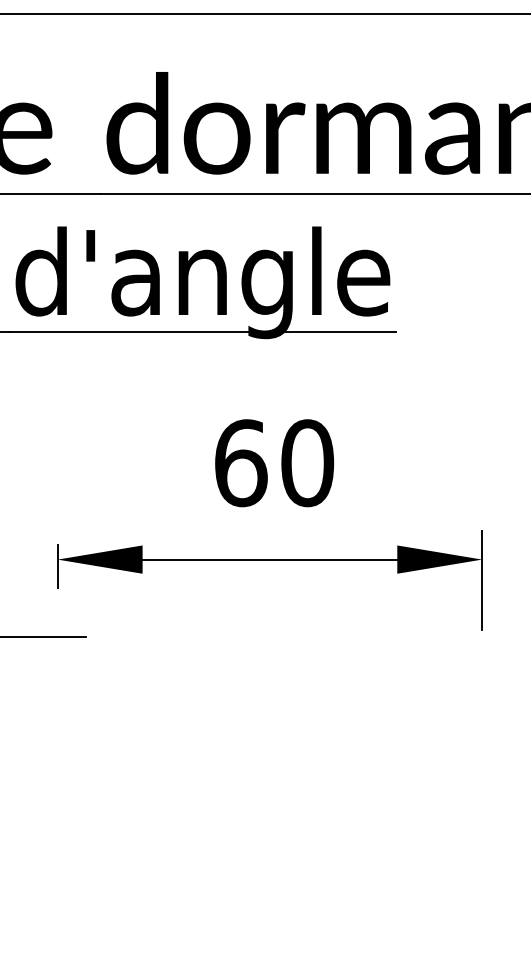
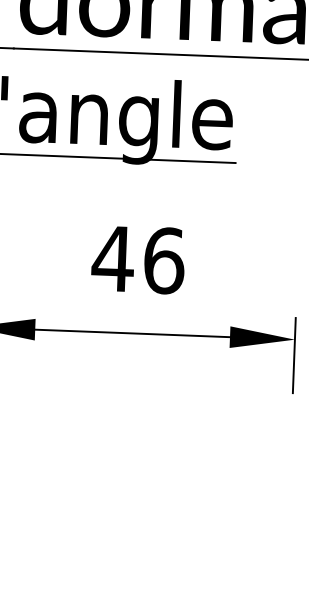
text: (273, 463) -> (138, 260), 60 -> 46

